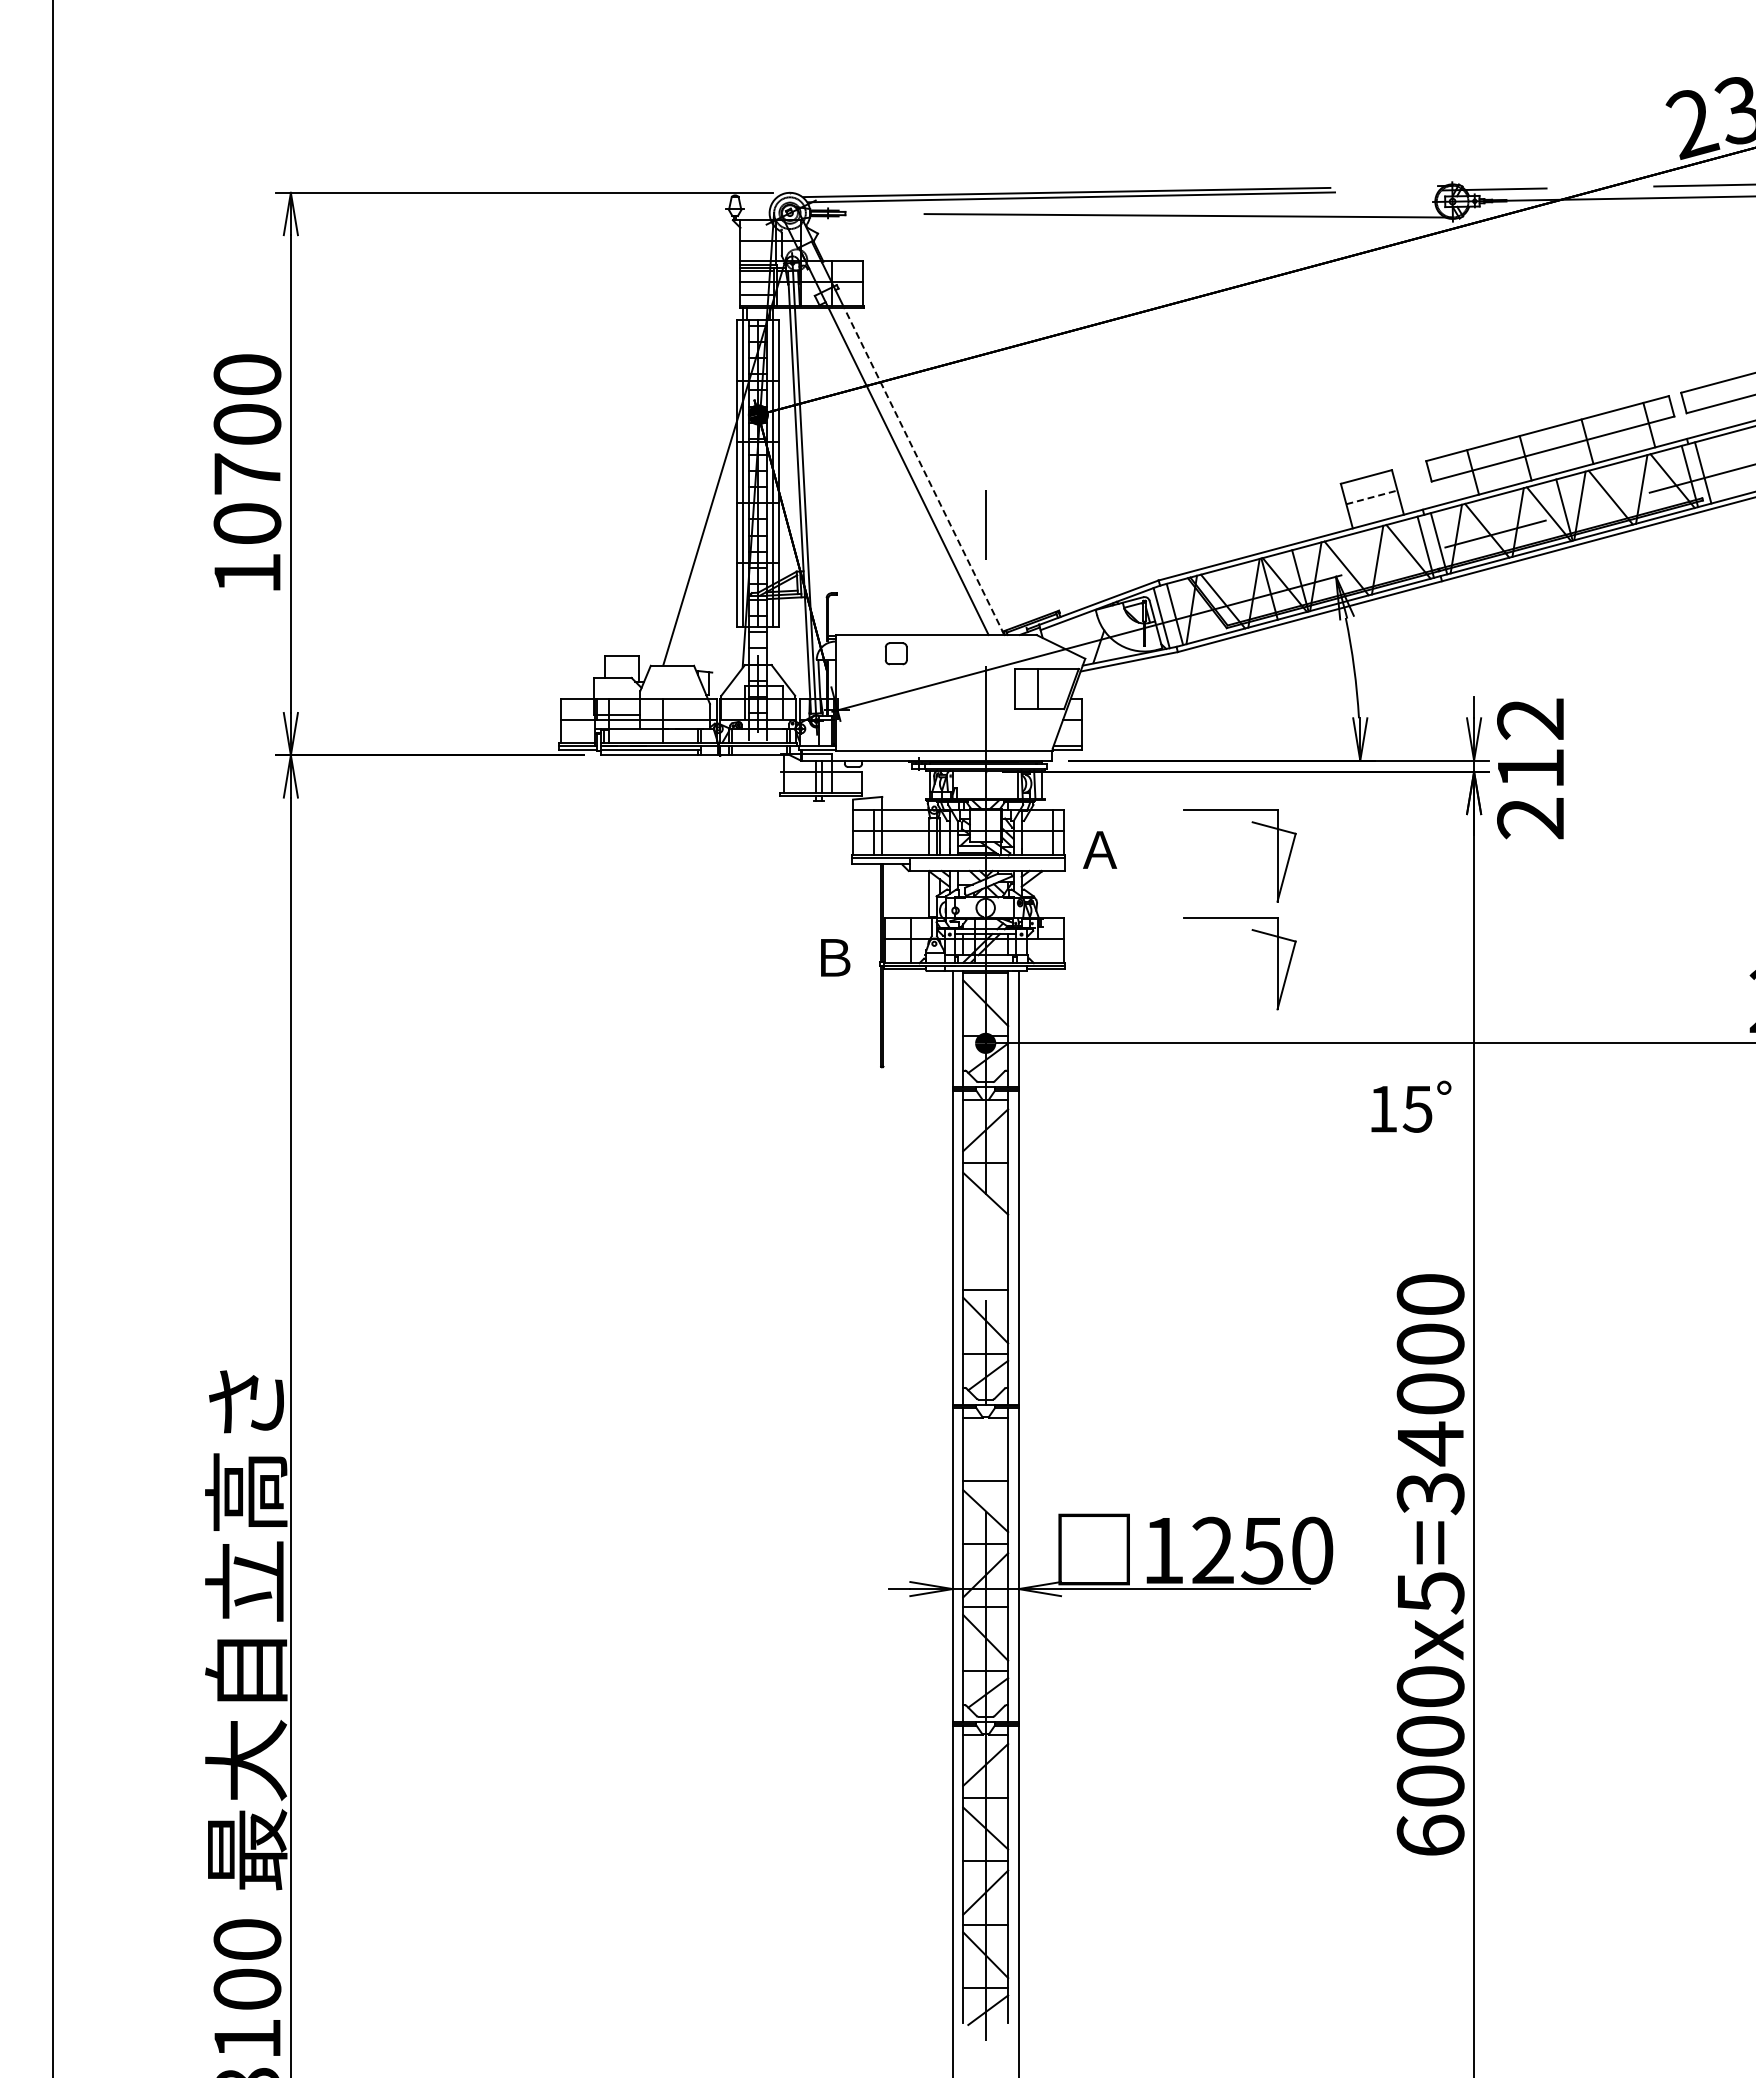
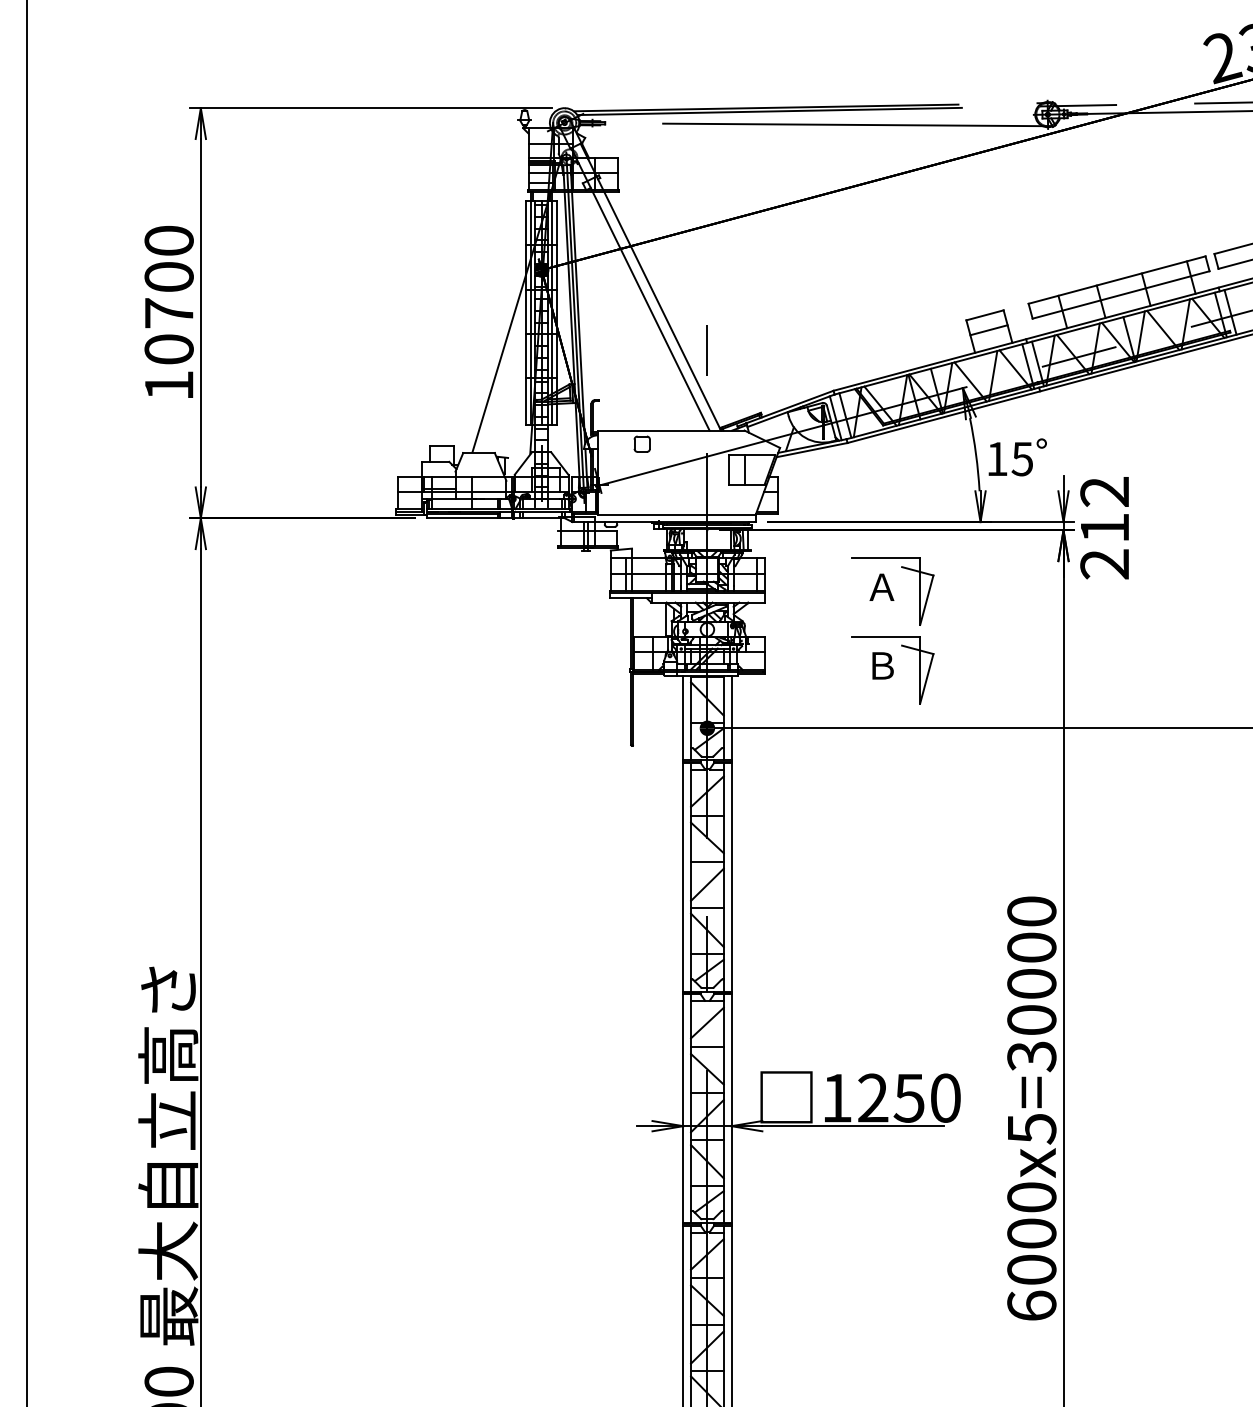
line: (924, 471) -> (662, 311), dashed -> solid
line: (808, 480) -> (578, 317), added
line: (1372, 497) -> (989, 330), dashed -> solid
text: (1100, 849) -> (882, 586), moved
text: (835, 957) -> (883, 665), moved
text: (1411, 1106) -> (1017, 457), moved
line: (985, 1226) -> (707, 861), added
line: (985, 1257) -> (707, 884), added
text: (1430, 1443) -> (1031, 1020), 6000x5=34000 -> 6000x5=30000
line: (985, 1447) -> (707, 1022), added

